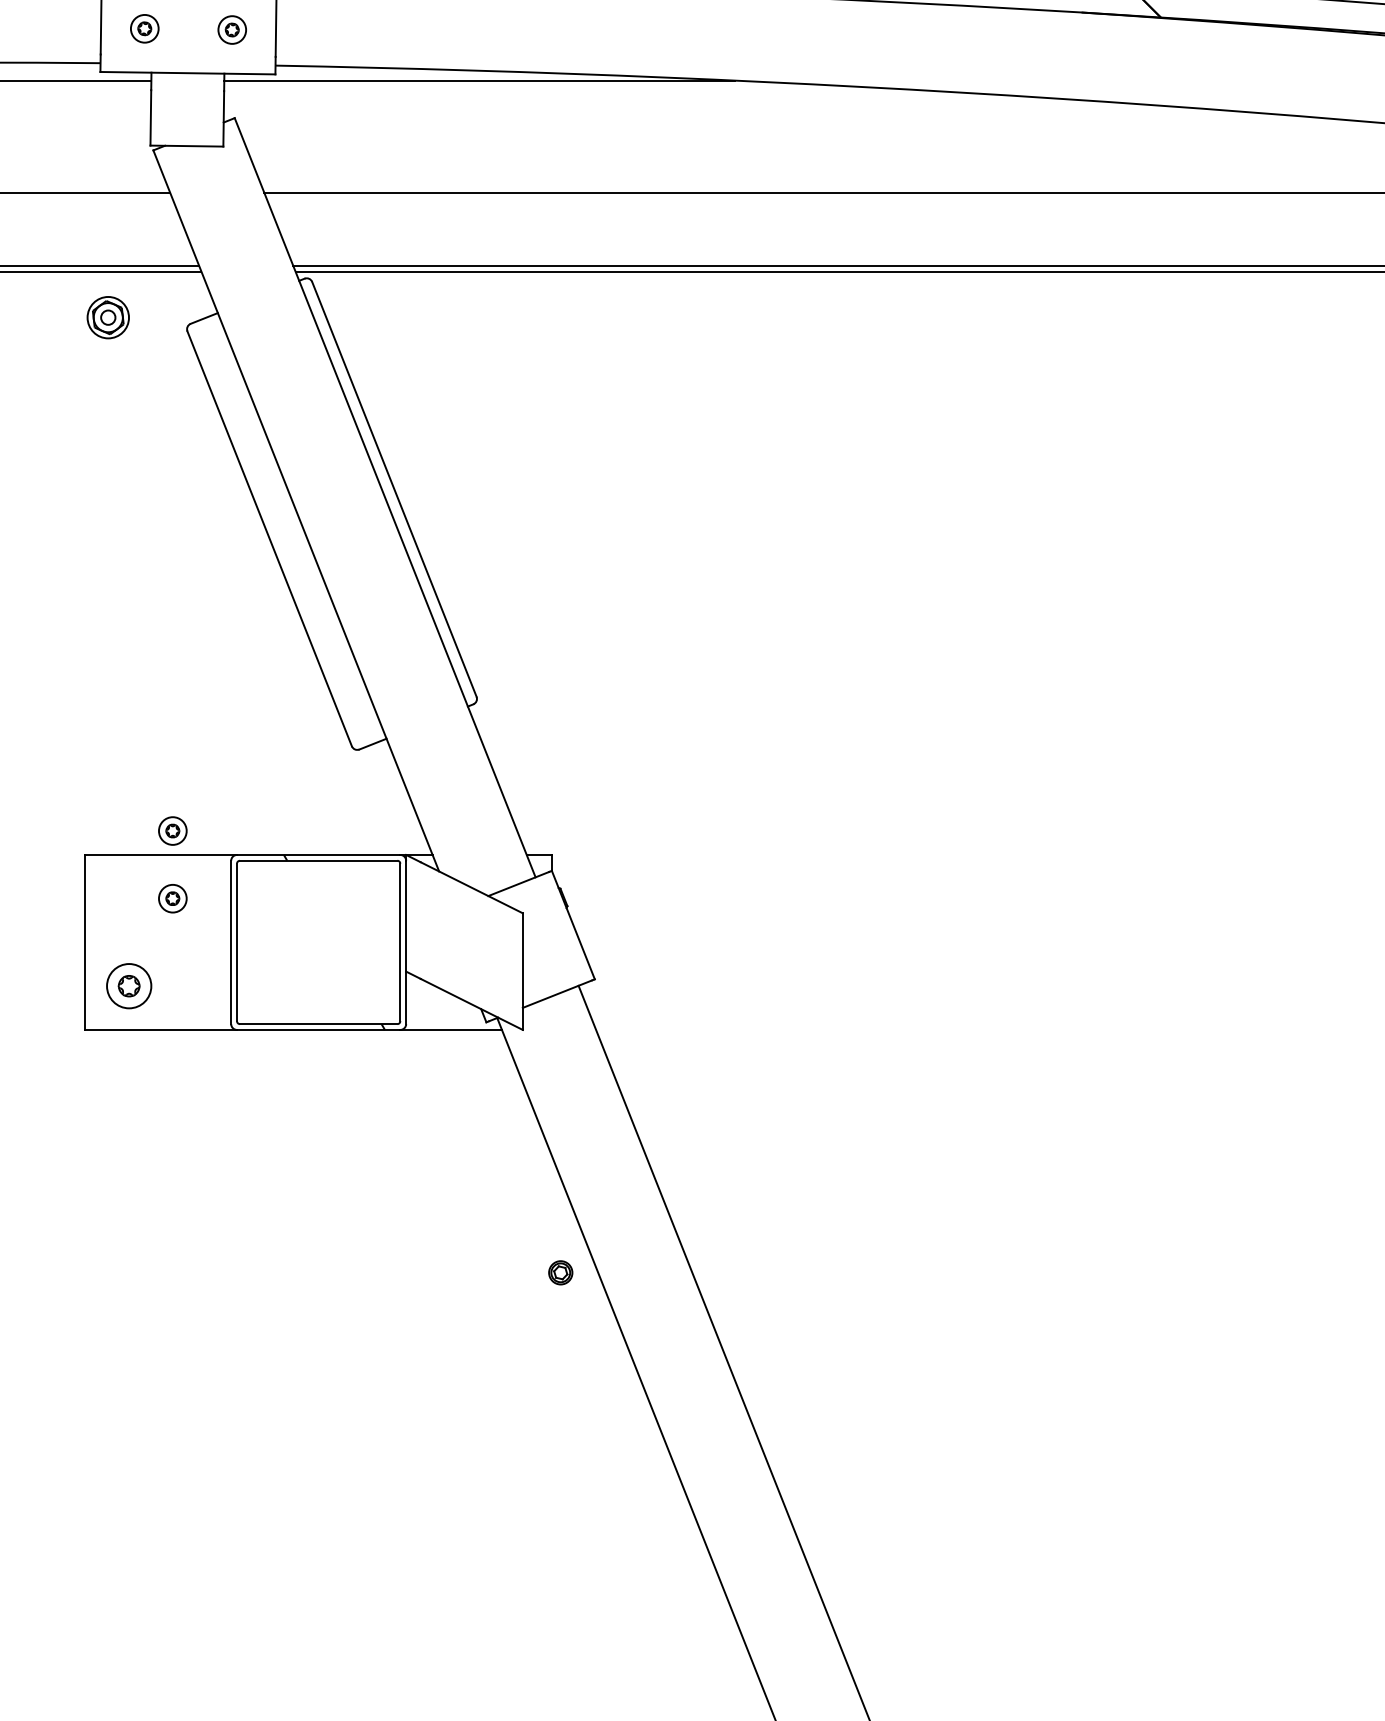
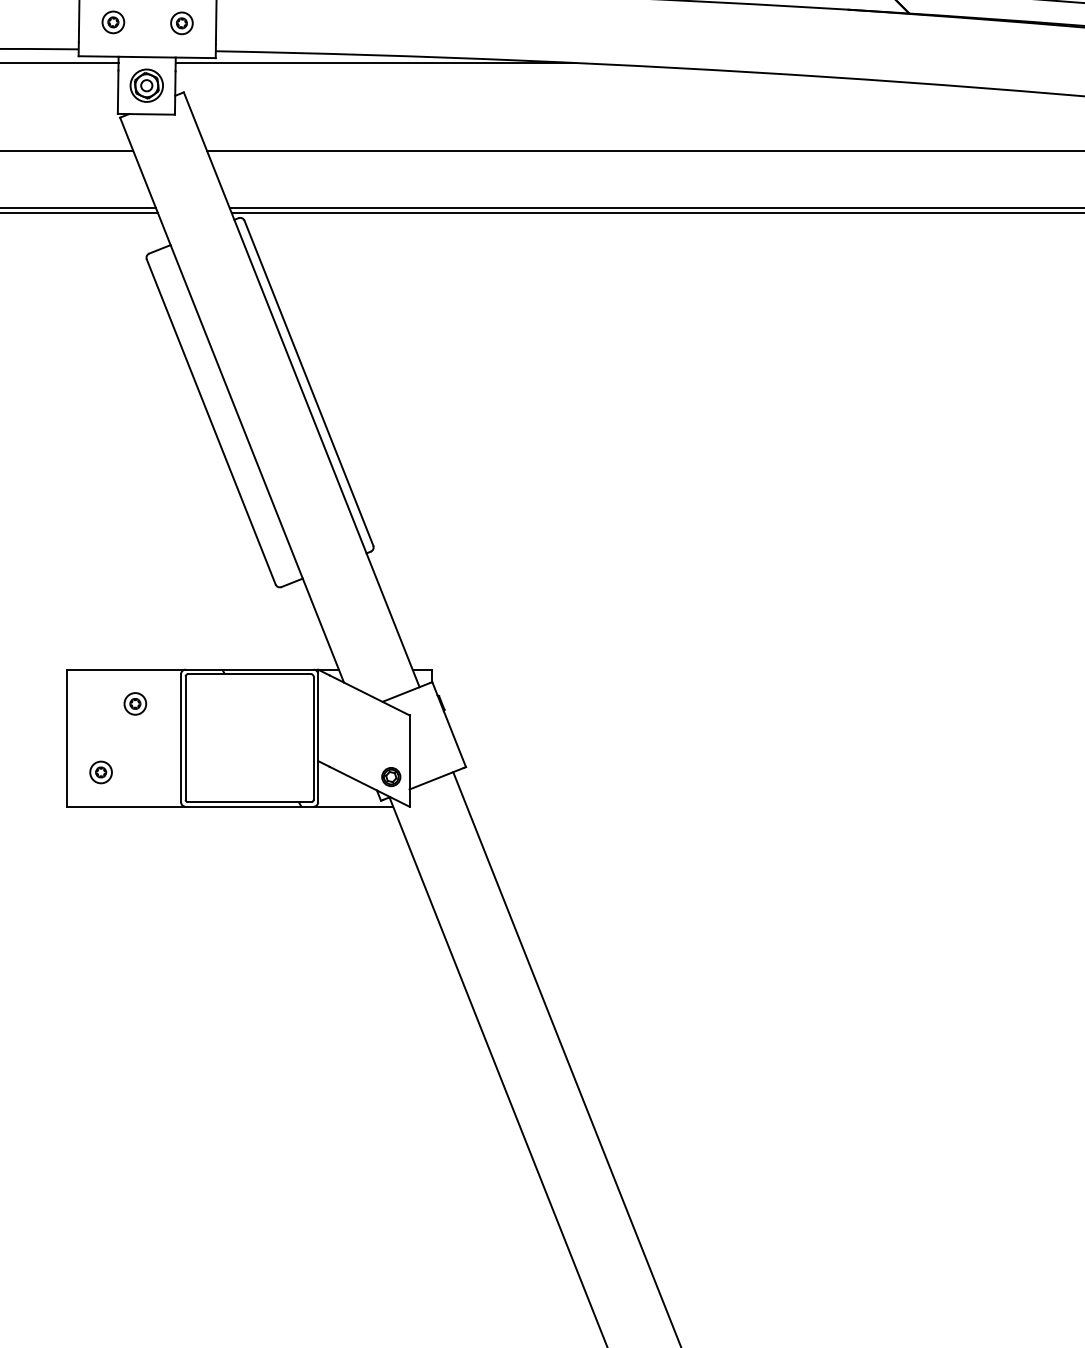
part: (107, 317) -> (146, 85), moved
part: (173, 830) -> (135, 650), removed
part: (128, 986) -> (100, 772), size x0.62
part: (561, 1273) -> (391, 777), moved

